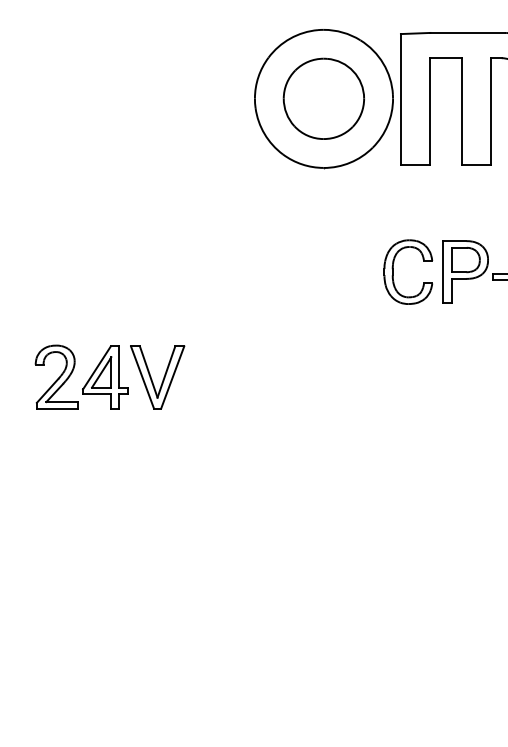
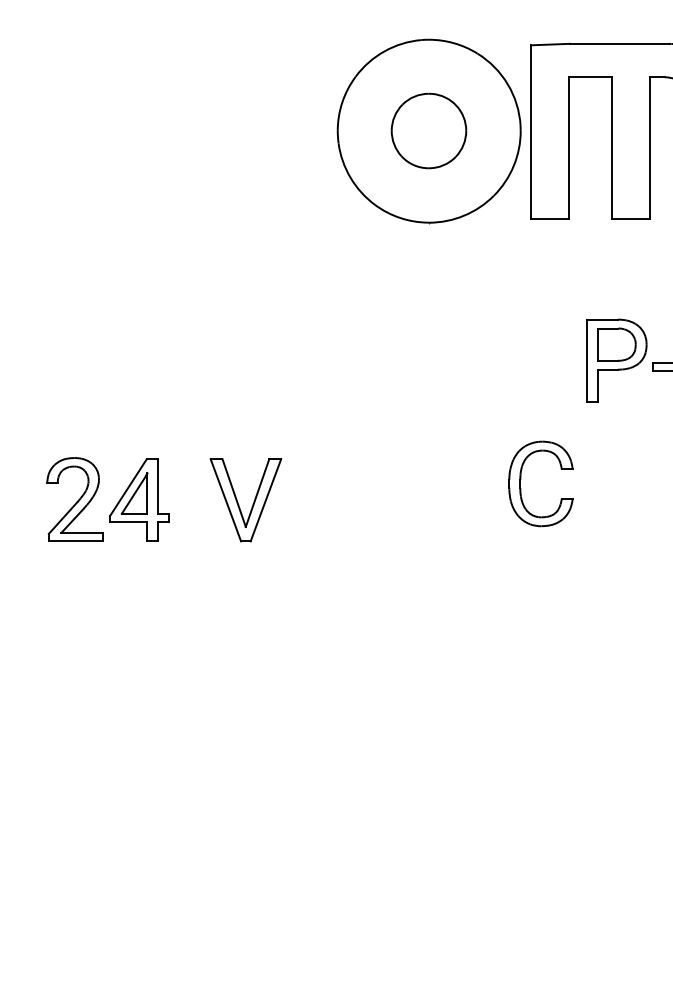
part: (323, 98) -> (428, 130), size x0.7
part: (393, 271) -> (521, 483), moved
part: (157, 377) -> (245, 500), moved

